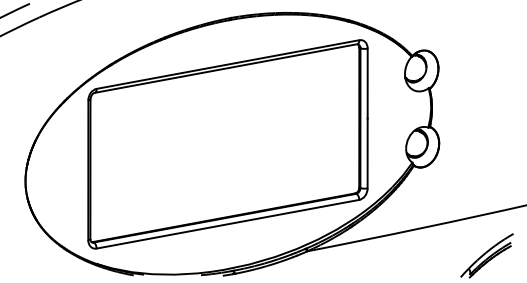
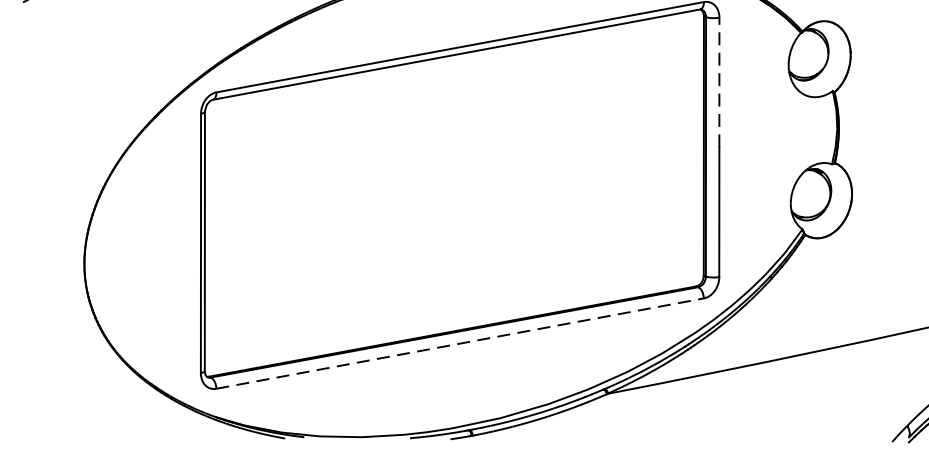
line: (367, 83) -> (719, 82), solid -> dashed
line: (227, 224) -> (459, 344), solid -> dashed

